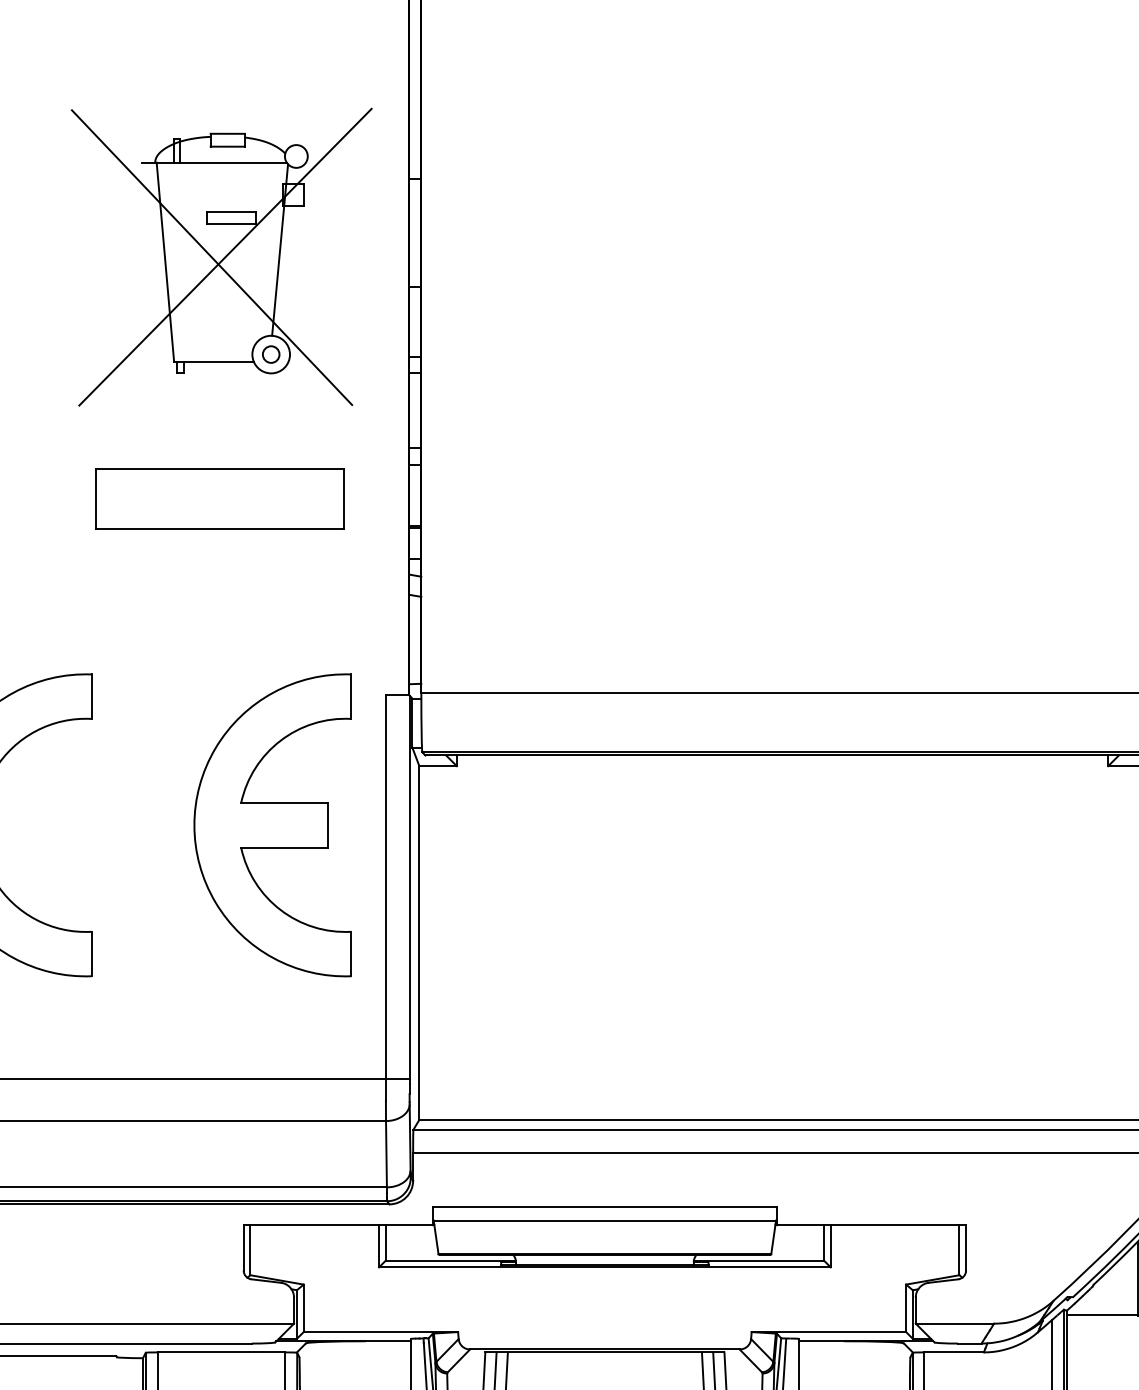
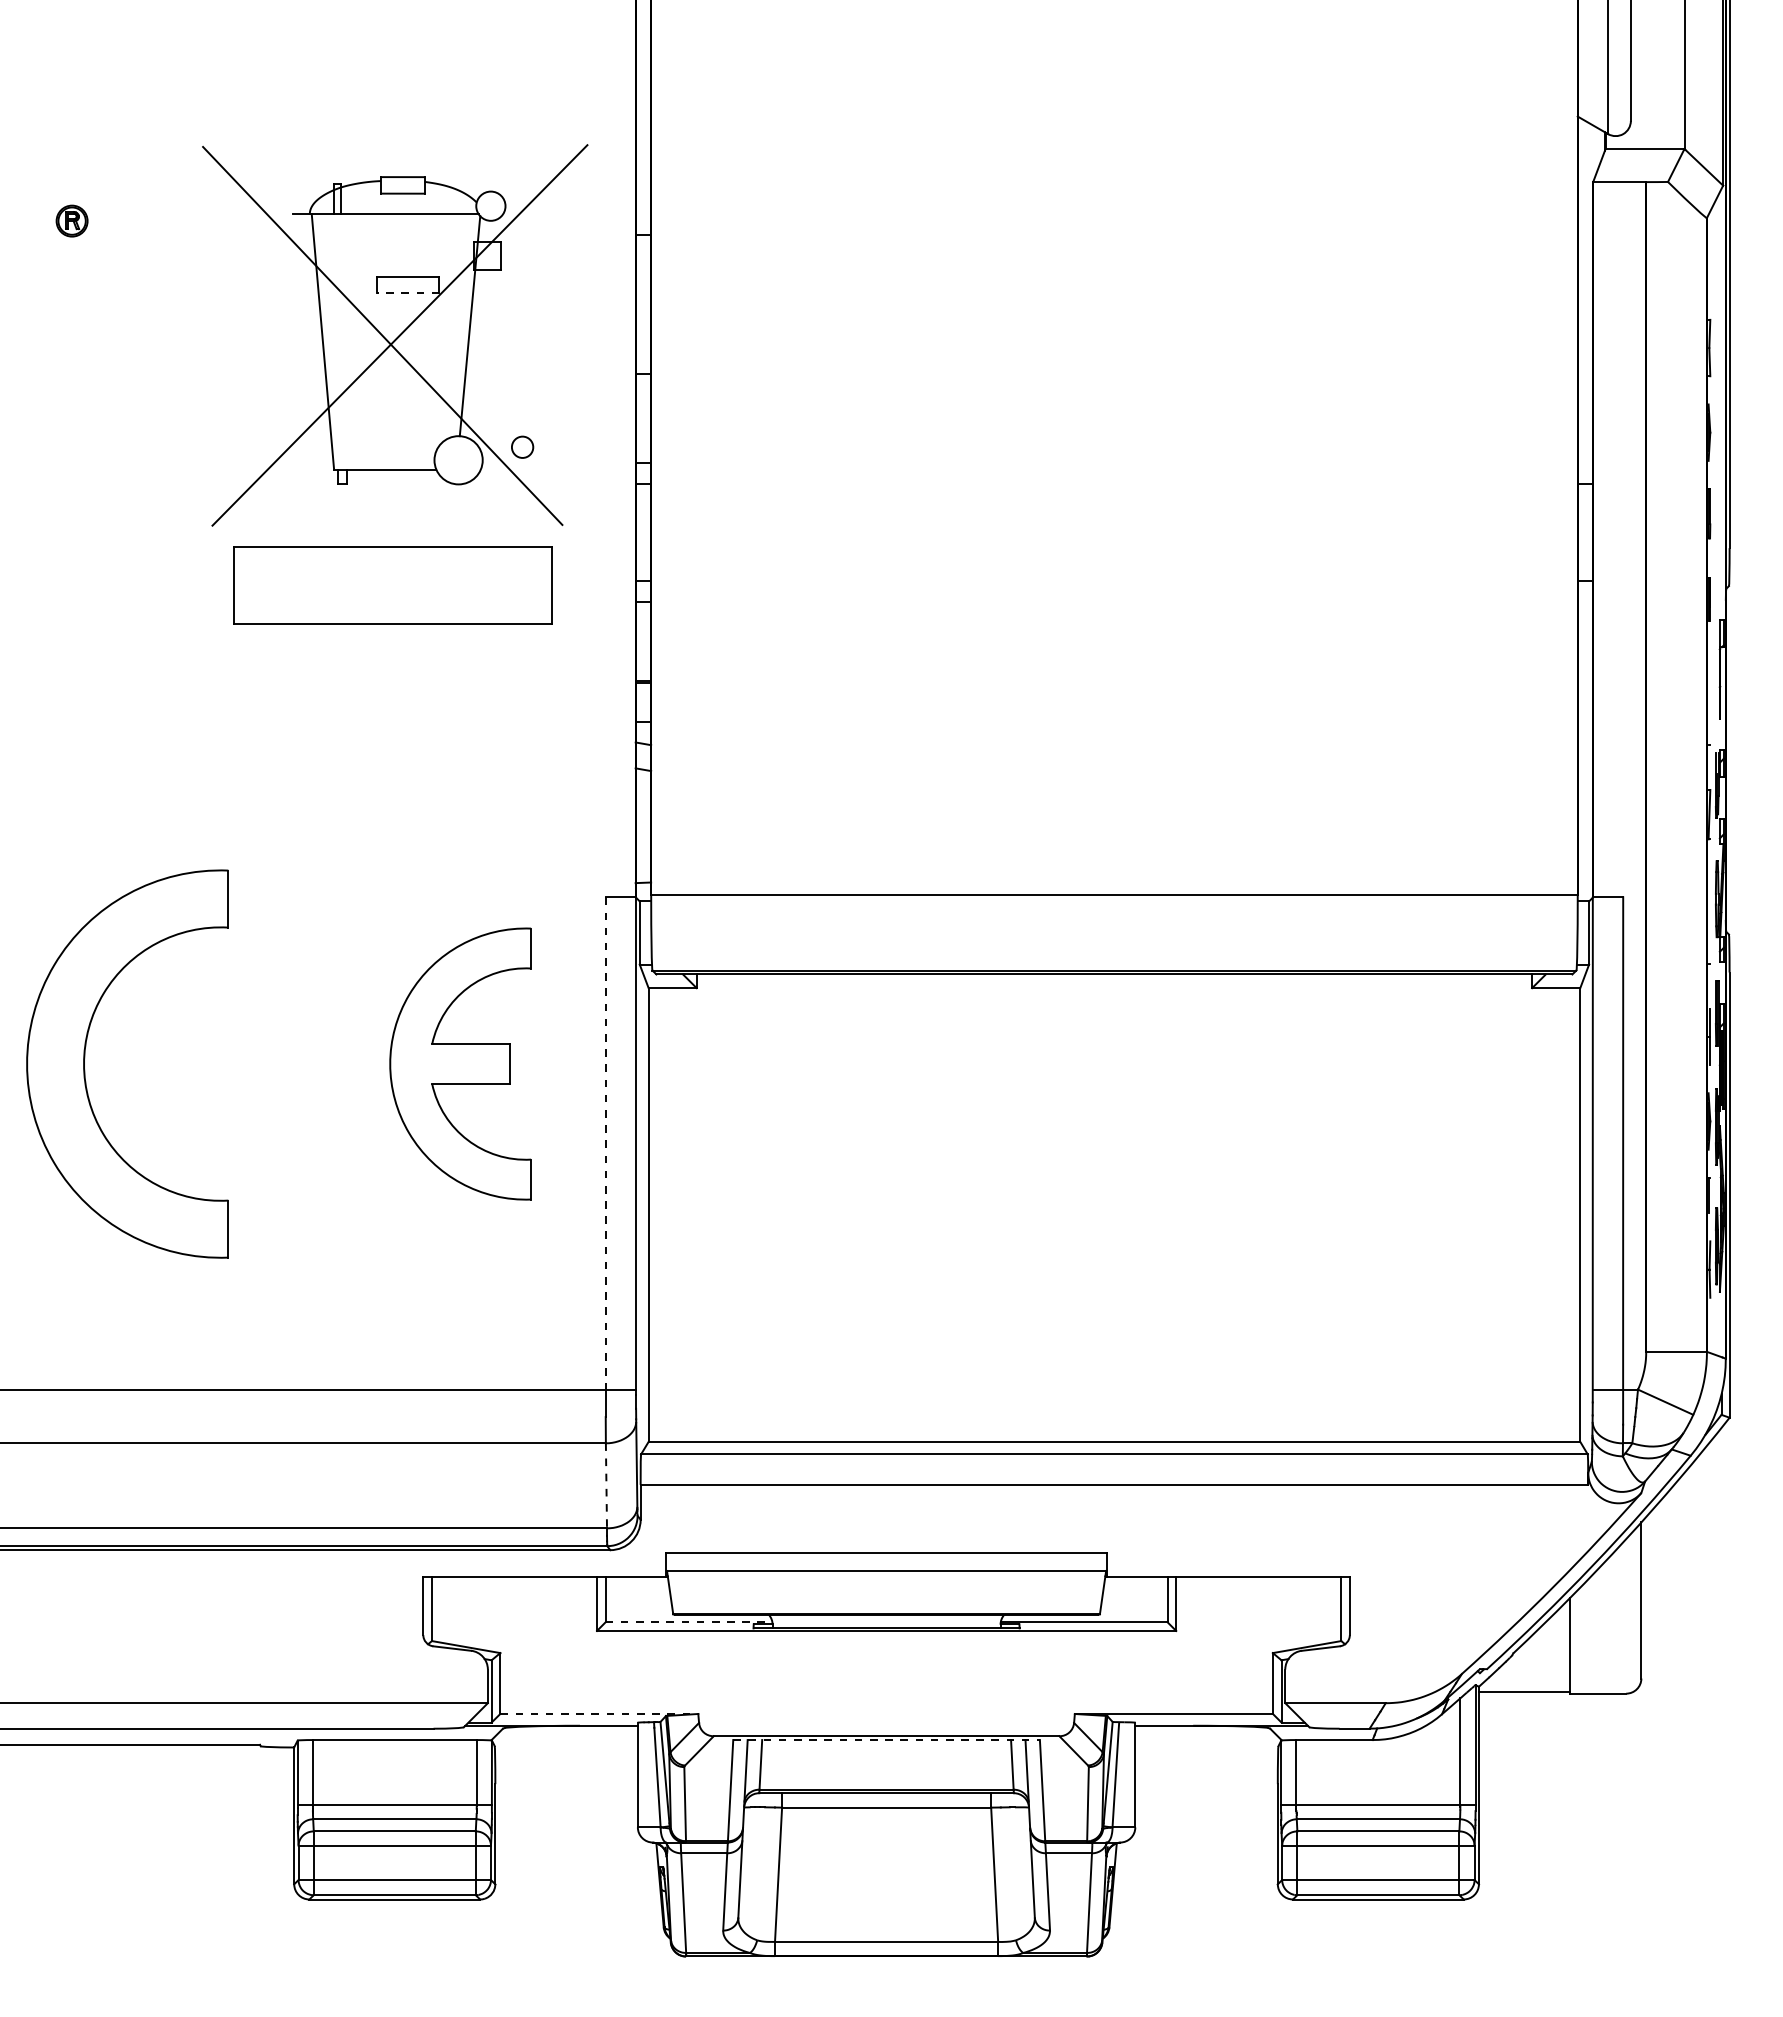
line: (231, 224) -> (407, 293), solid -> dashed
circle: (271, 353) -> (522, 446), moved
part: (219, 498) -> (392, 585), moved
part: (272, 824) -> (460, 1063), size x0.7
line: (385, 887) -> (605, 1143), solid -> dashed
line: (386, 1153) -> (606, 1485), solid -> dashed
line: (451, 1260) -> (689, 1622), solid -> dashed
line: (381, 1331) -> (599, 1713), solid -> dashed
line: (605, 1352) -> (887, 1740), solid -> dashed

